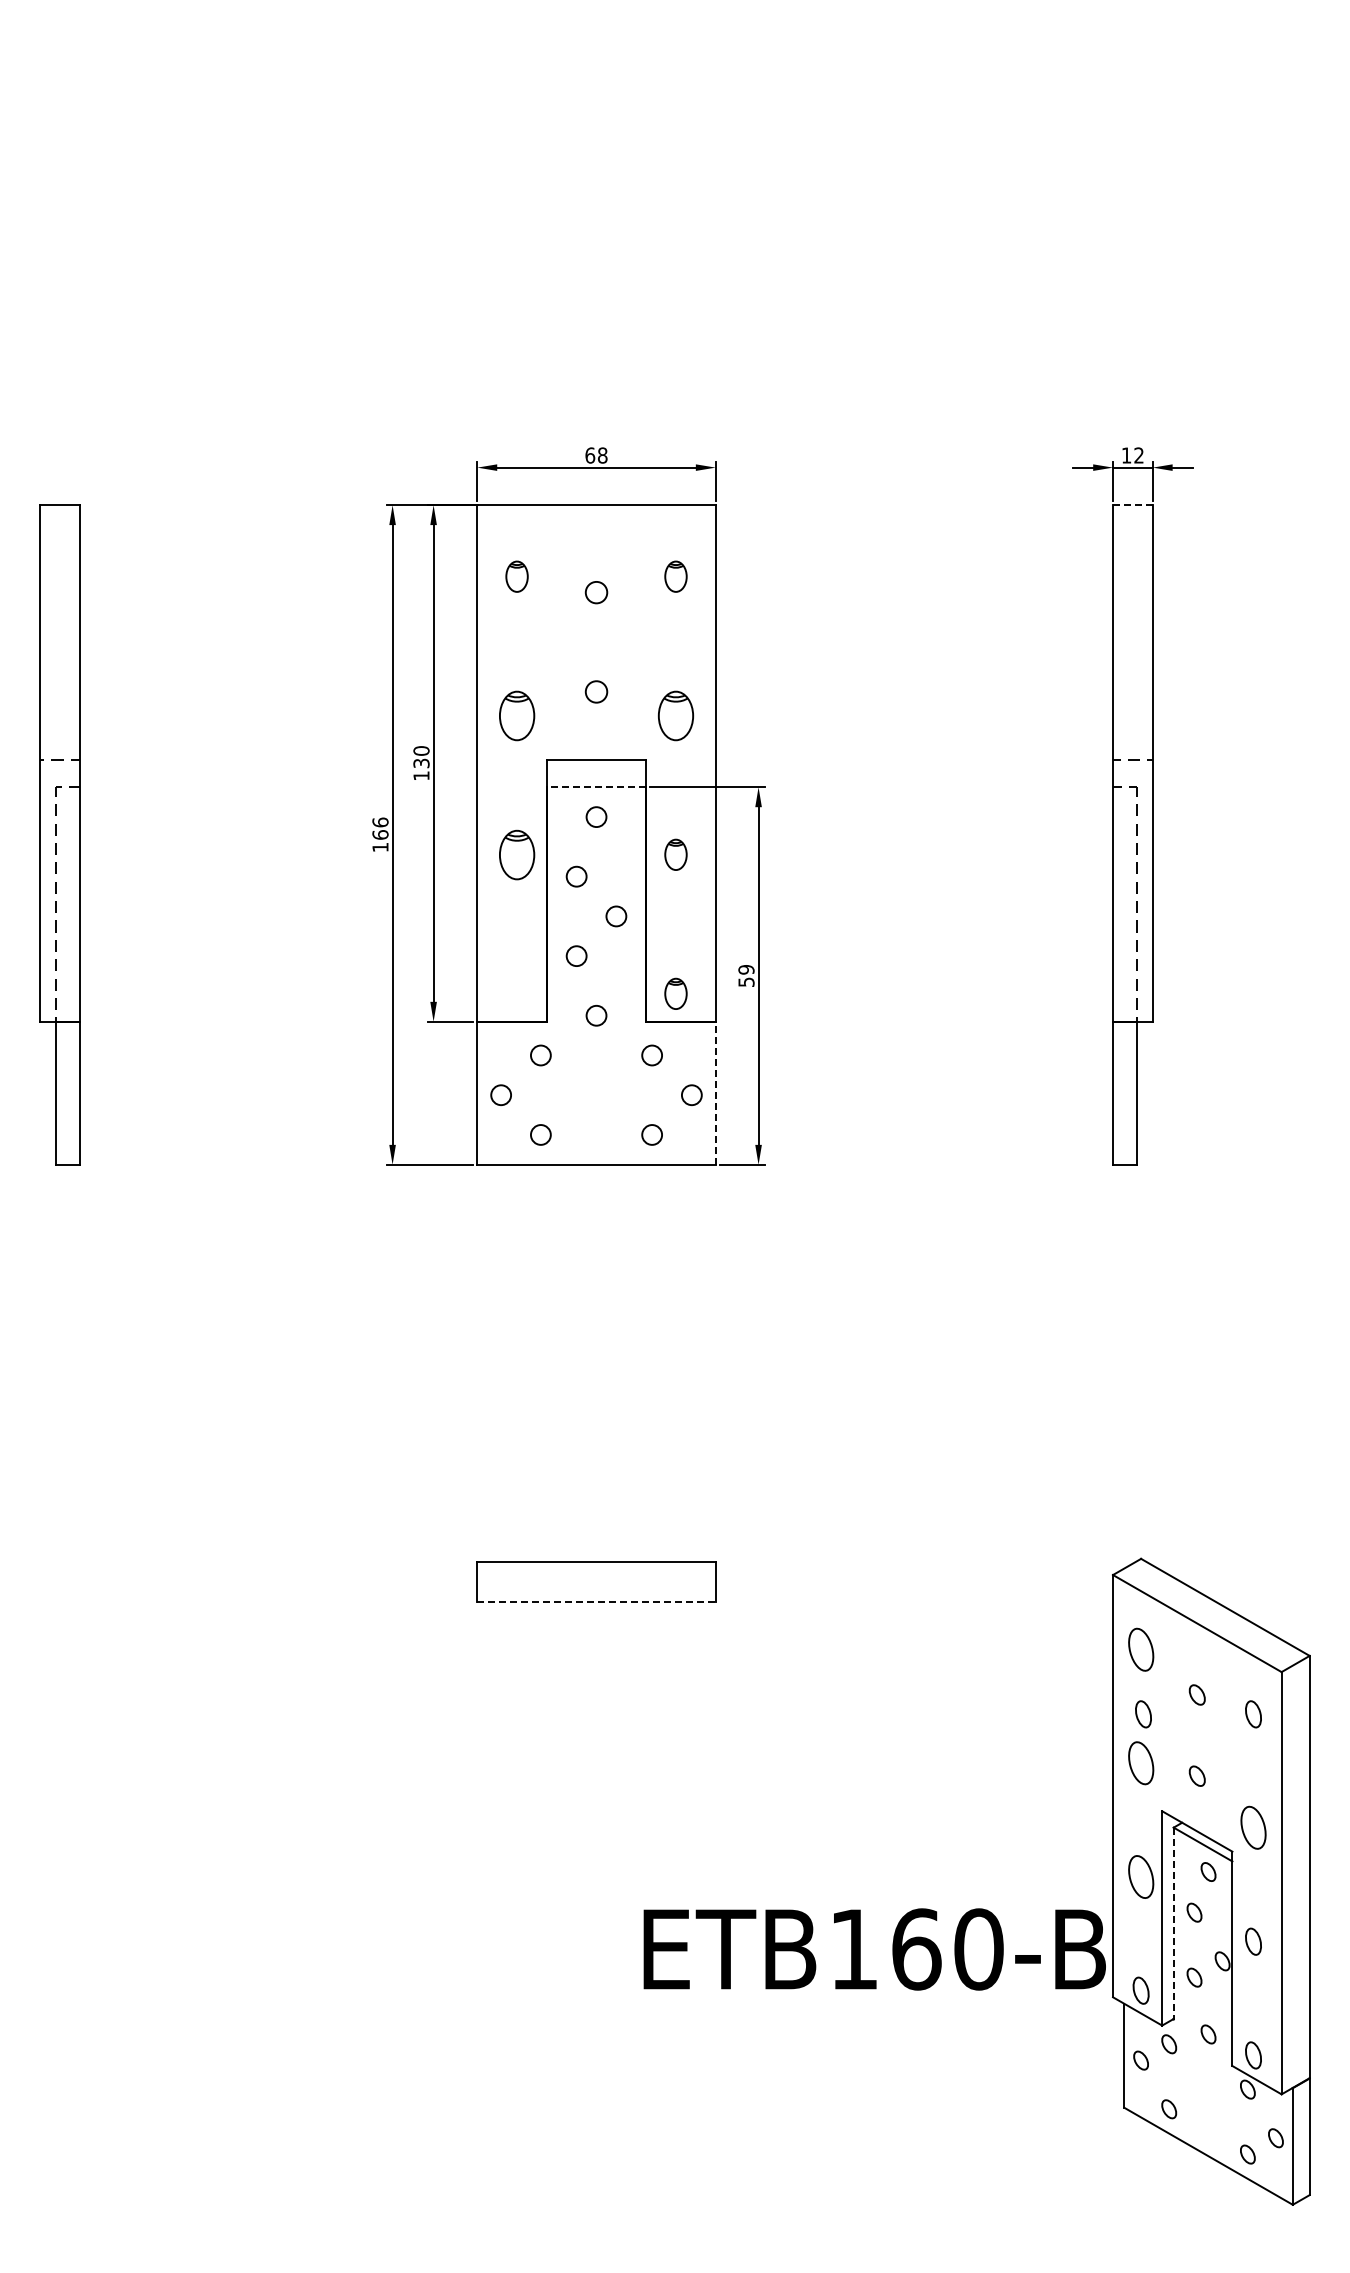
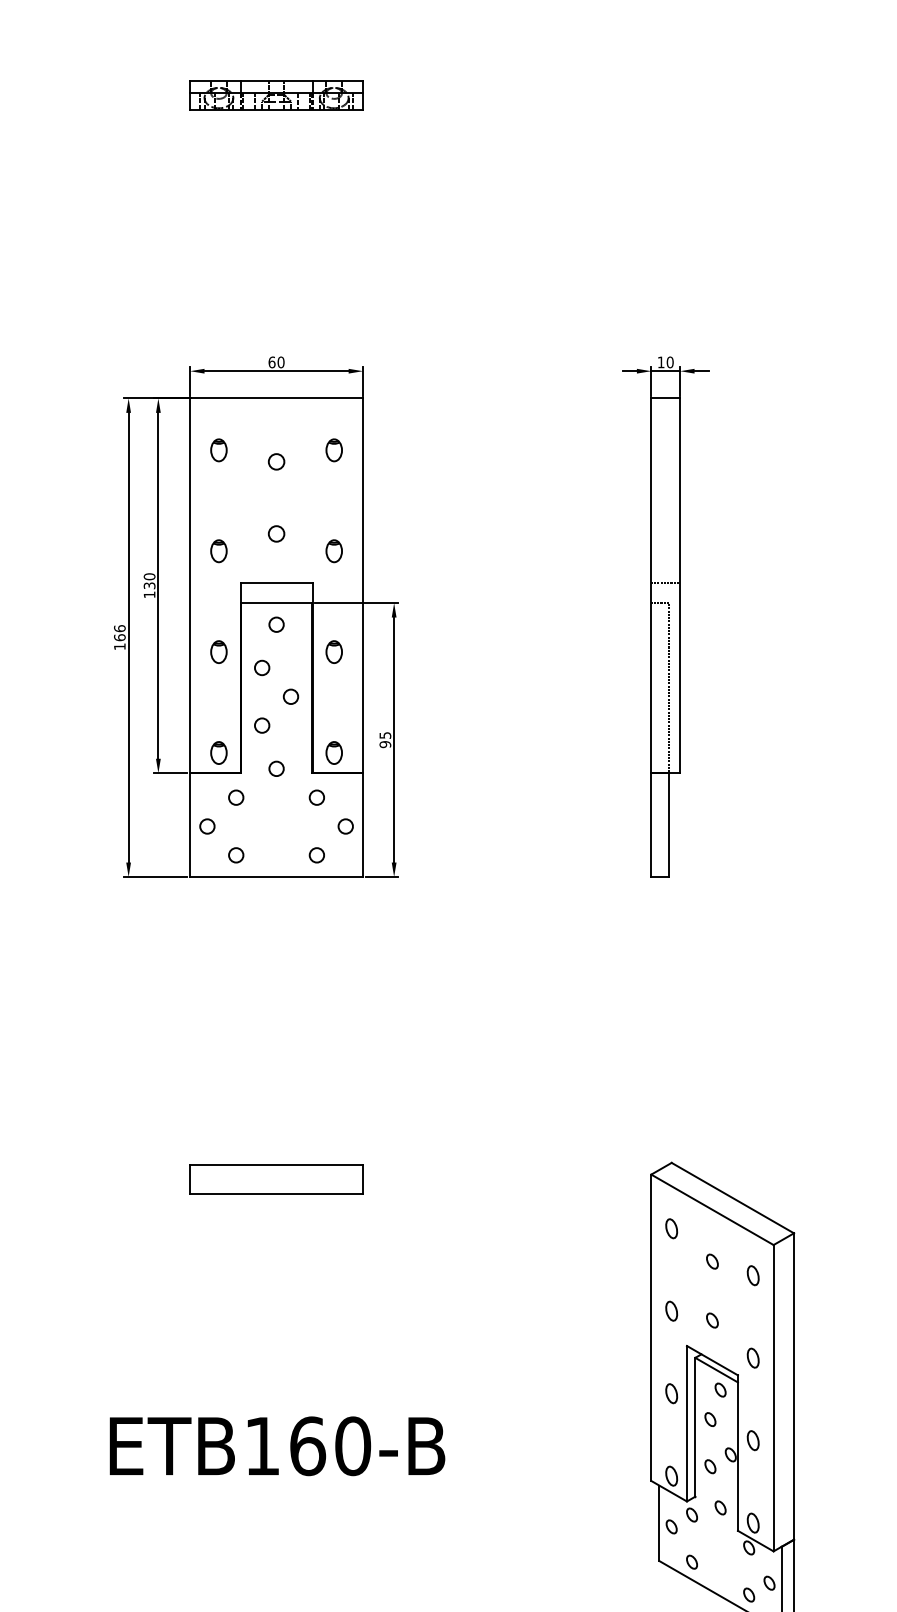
part: (596, 87) -> (276, 95), added
text: (602, 455) -> (280, 362), 68 -> 60
text: (1138, 455) -> (669, 362), 12 -> 10
line: (1132, 505) -> (665, 398), dashed -> solid
part: (516, 715) -> (218, 551), size x0.62
part: (675, 715) -> (333, 551), size x0.62
line: (596, 787) -> (276, 603), dashed -> solid
part: (516, 854) -> (218, 651), size x0.62
text: (746, 976) -> (385, 740), 59 -> 95
part: (516, 993) -> (218, 752), added
line: (715, 1092) -> (362, 824), dashed -> solid
line: (597, 1601) -> (277, 1193), dashed -> solid
part: (1140, 1649) -> (671, 1228), size x0.62
part: (1143, 1714) -> (673, 1275), removed
part: (1140, 1763) -> (671, 1311), size x0.62
part: (1253, 1828) -> (753, 1358), size x0.62
part: (1140, 1876) -> (671, 1393), size x0.62
line: (1173, 1923) -> (695, 1427), dashed -> solid
text: (874, 1949) -> (277, 1446), moved

